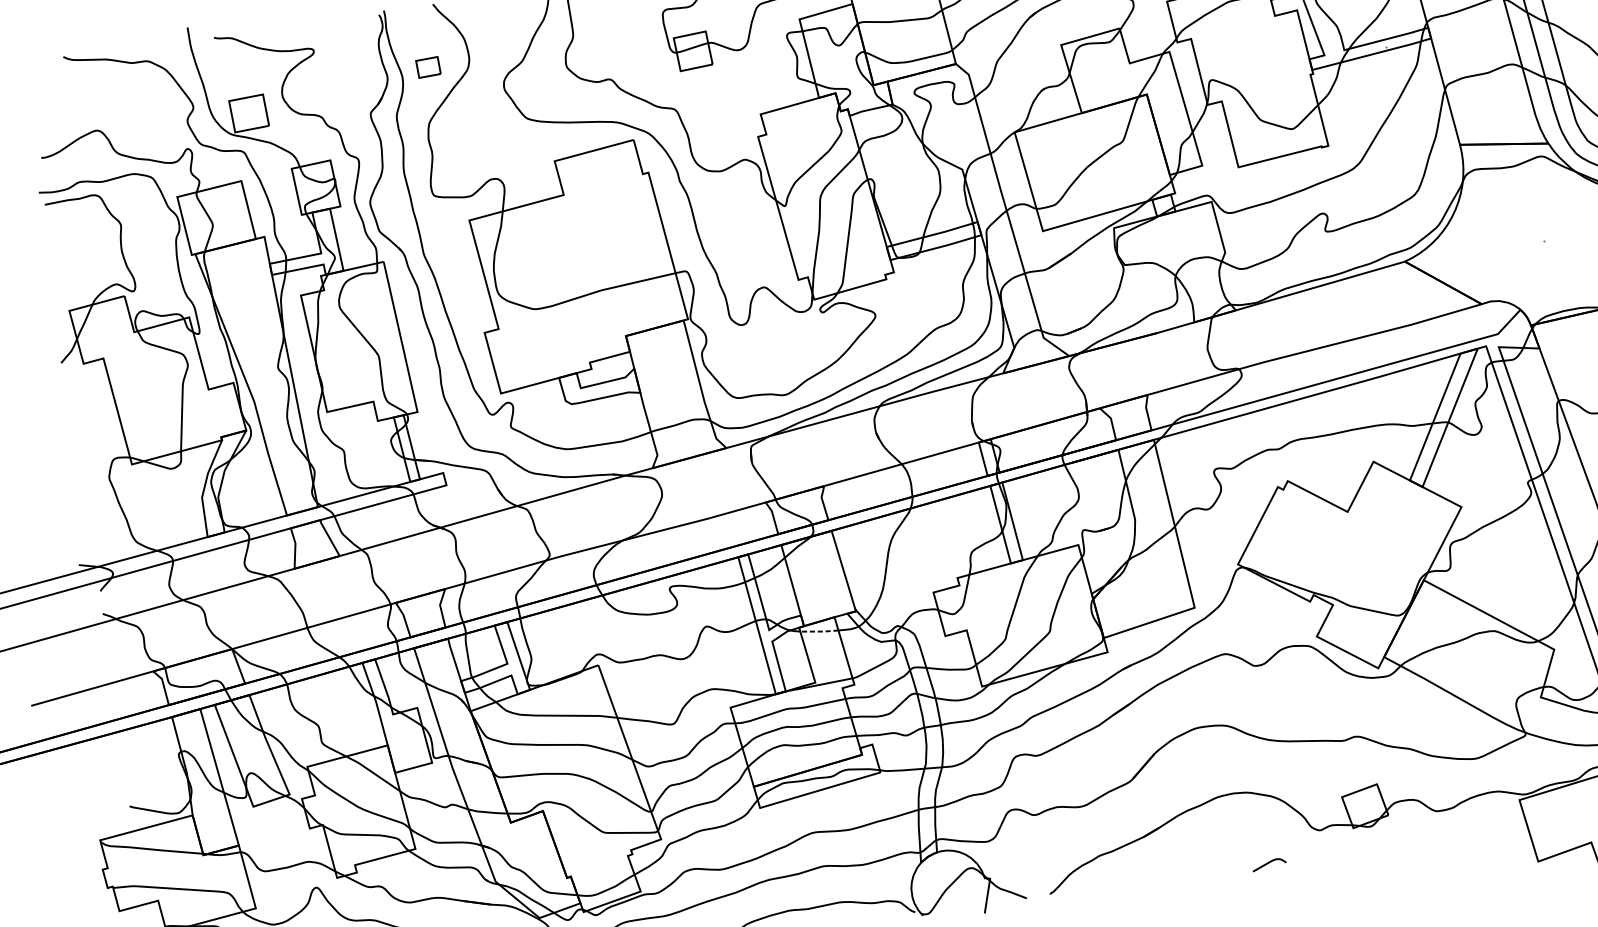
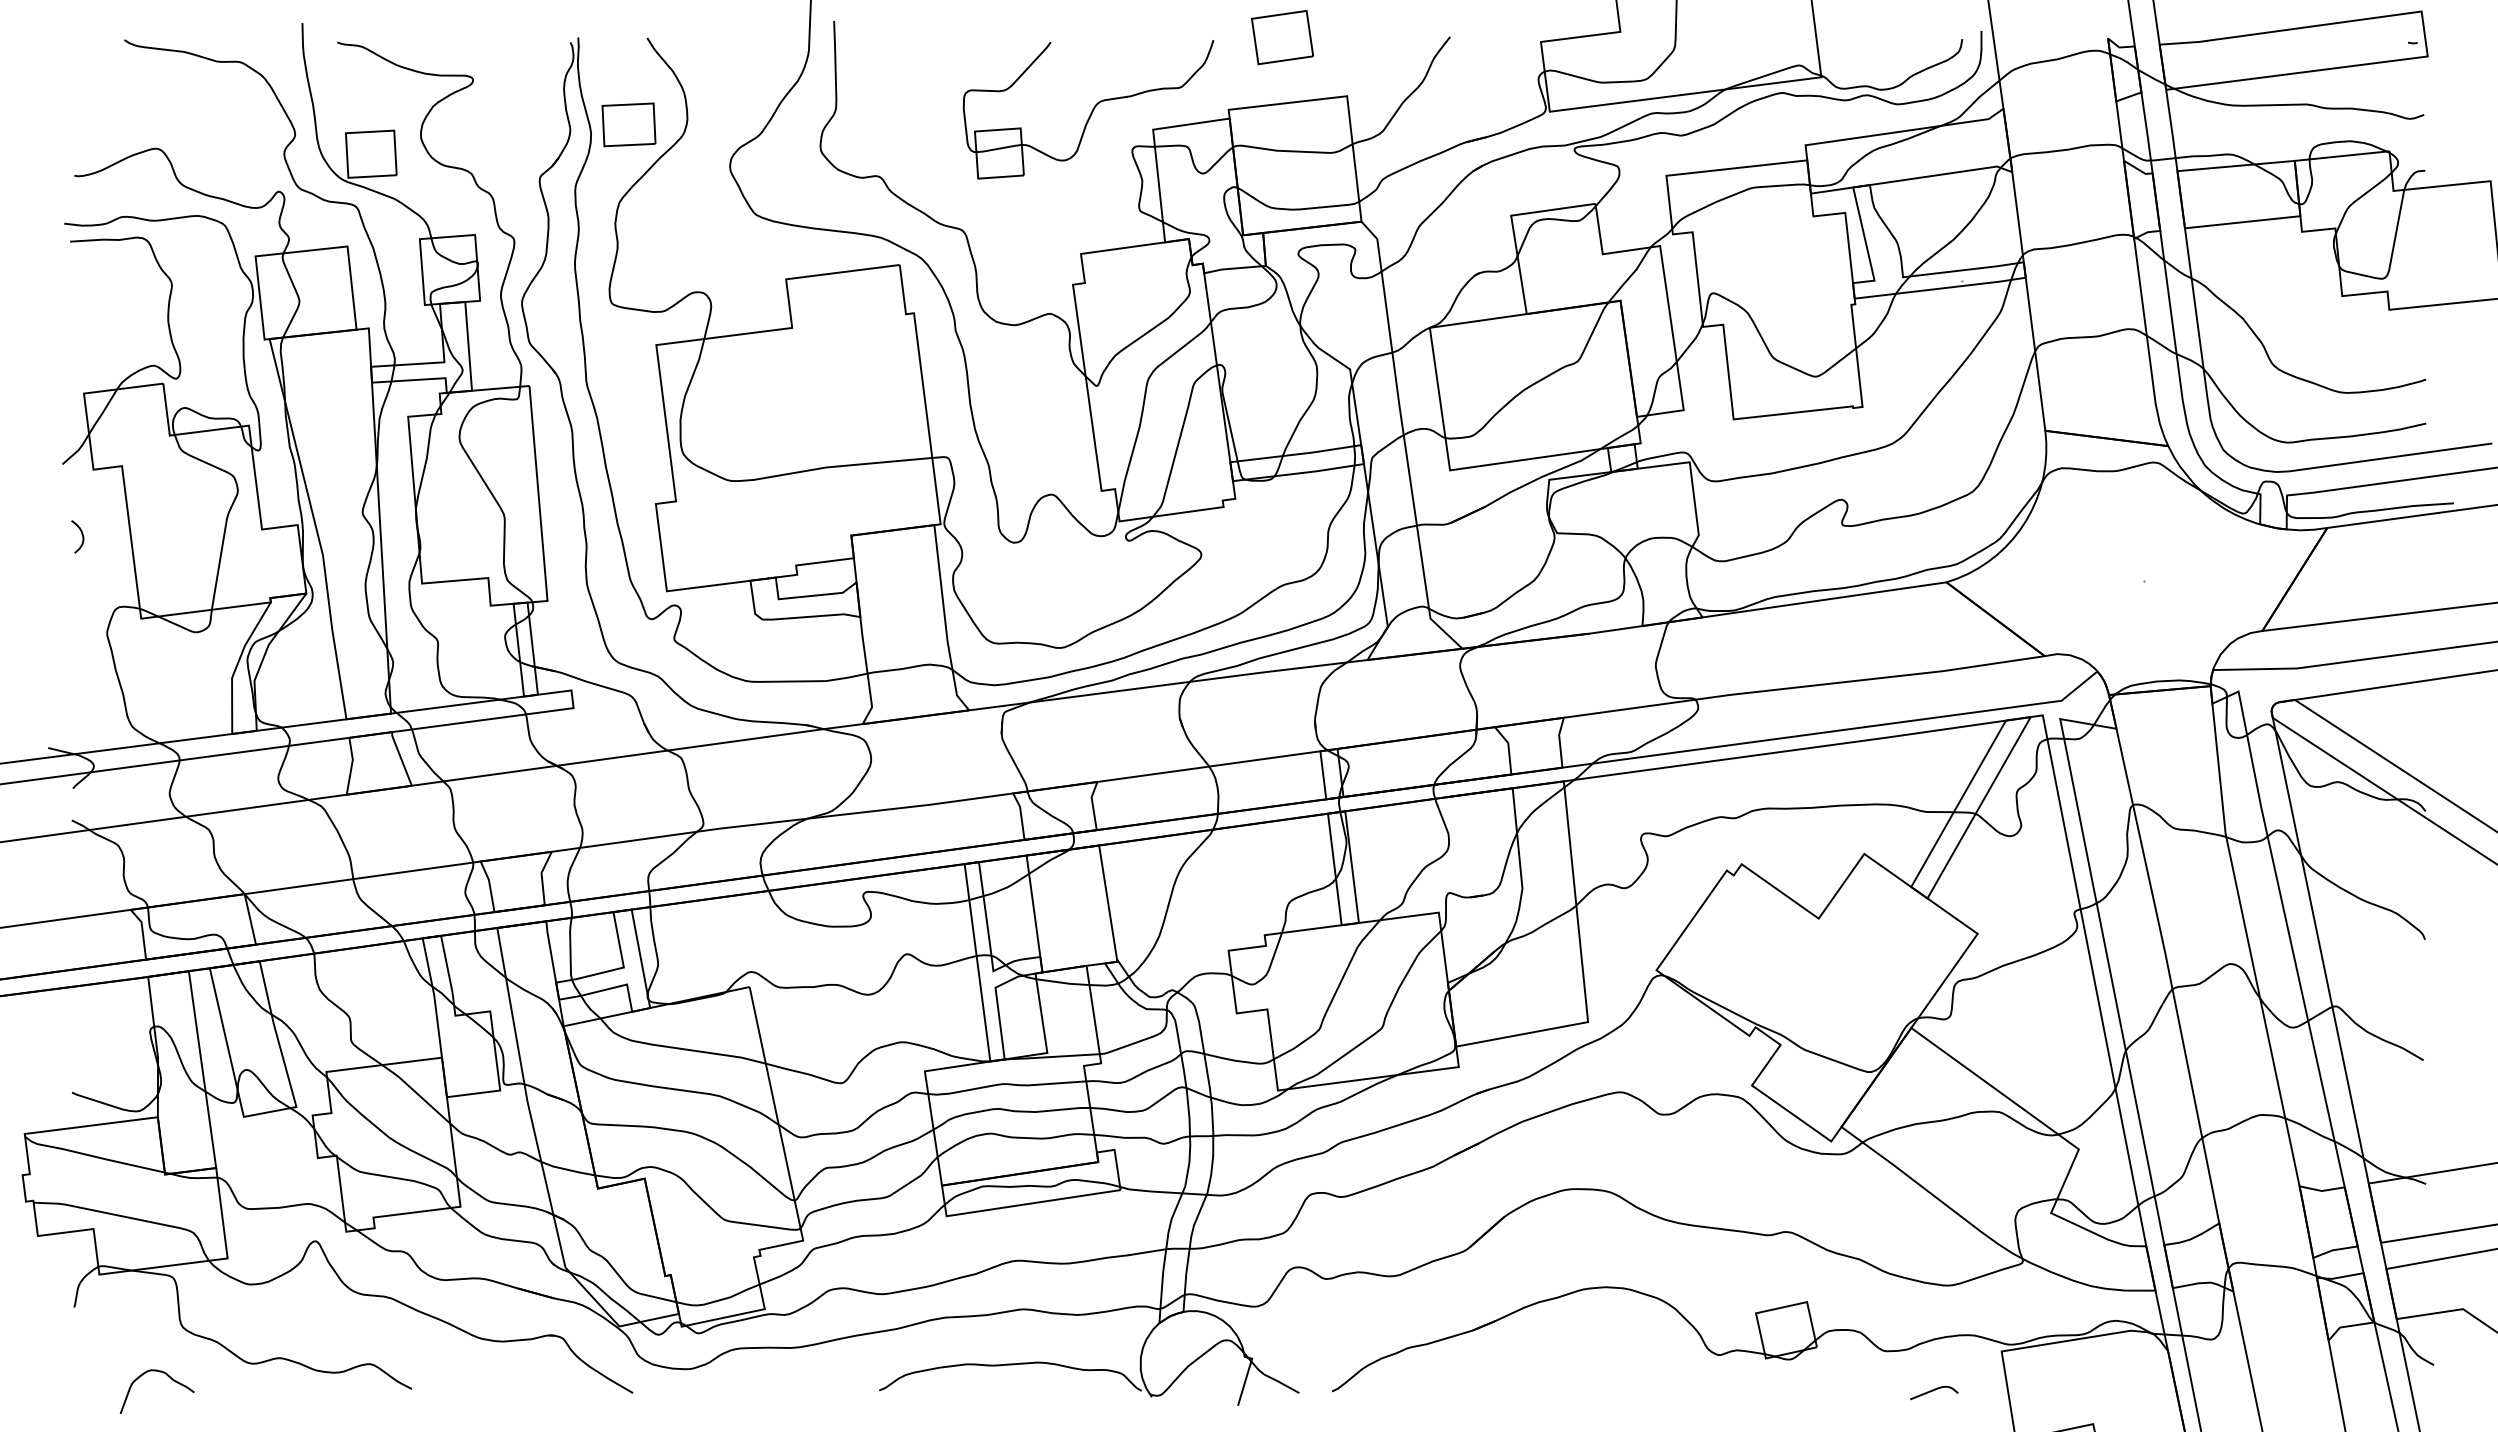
part: (428, 67) -> (628, 124), size x1.67
curve: (81, 410) -> (81, 534), added
line: (819, 631) -> (1062, 982), dashed -> solid
curve: (1268, 863) -> (1933, 1391), moved

